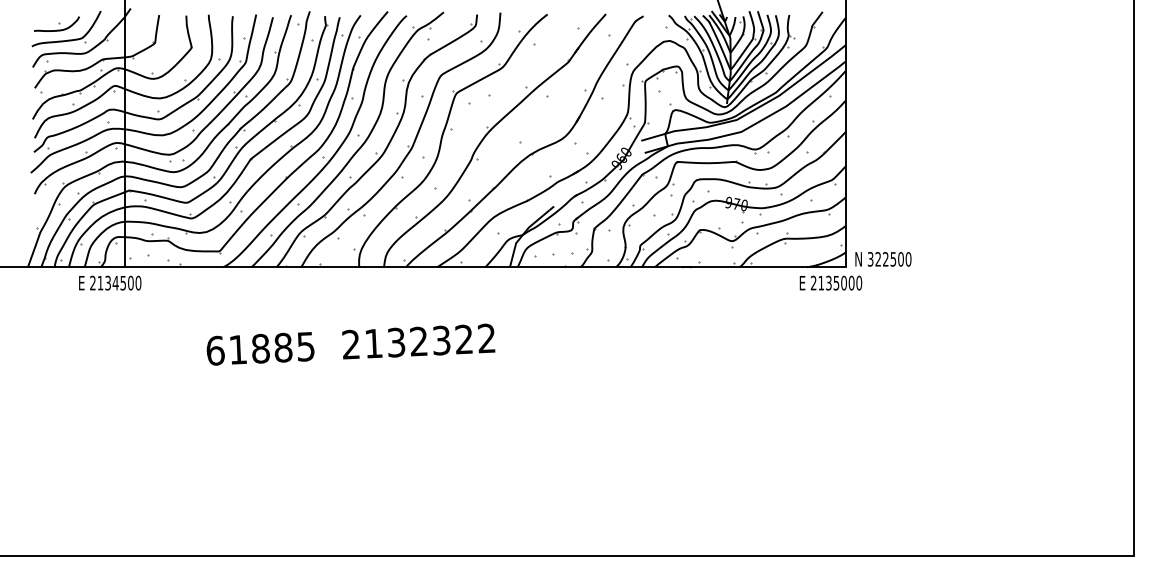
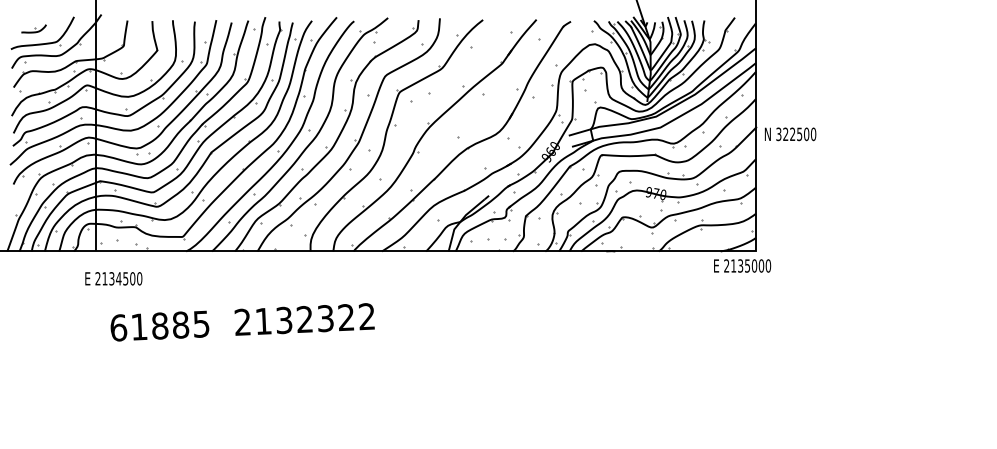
part: (56, 23) -> (33, 28), size x0.6
text: (883, 259) -> (790, 134), moved
text: (110, 282) -> (114, 278), moved
text: (350, 344) -> (242, 322), moved

